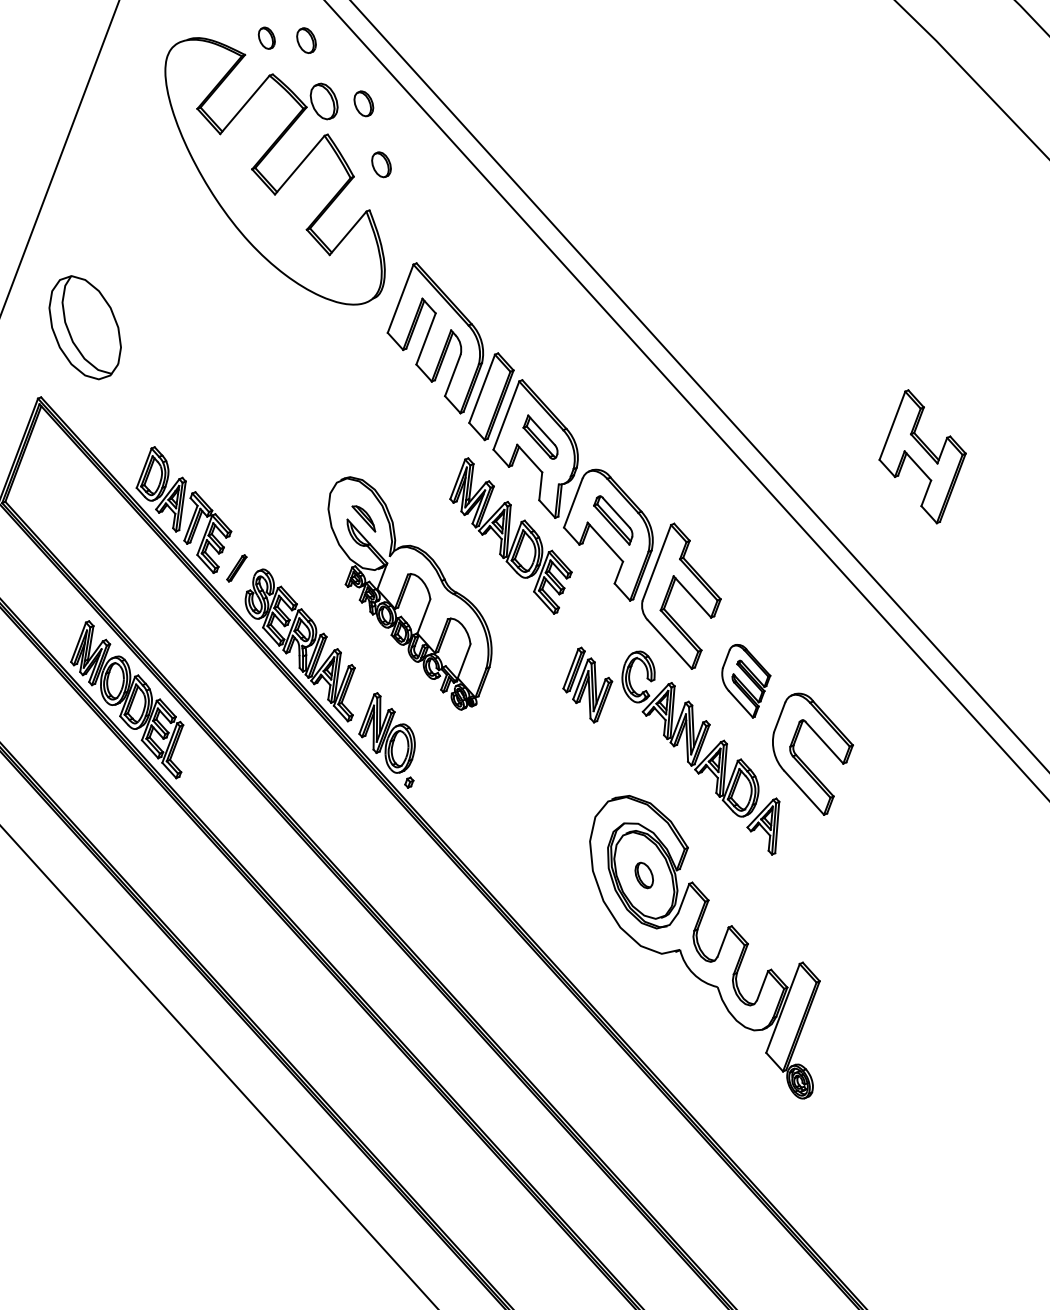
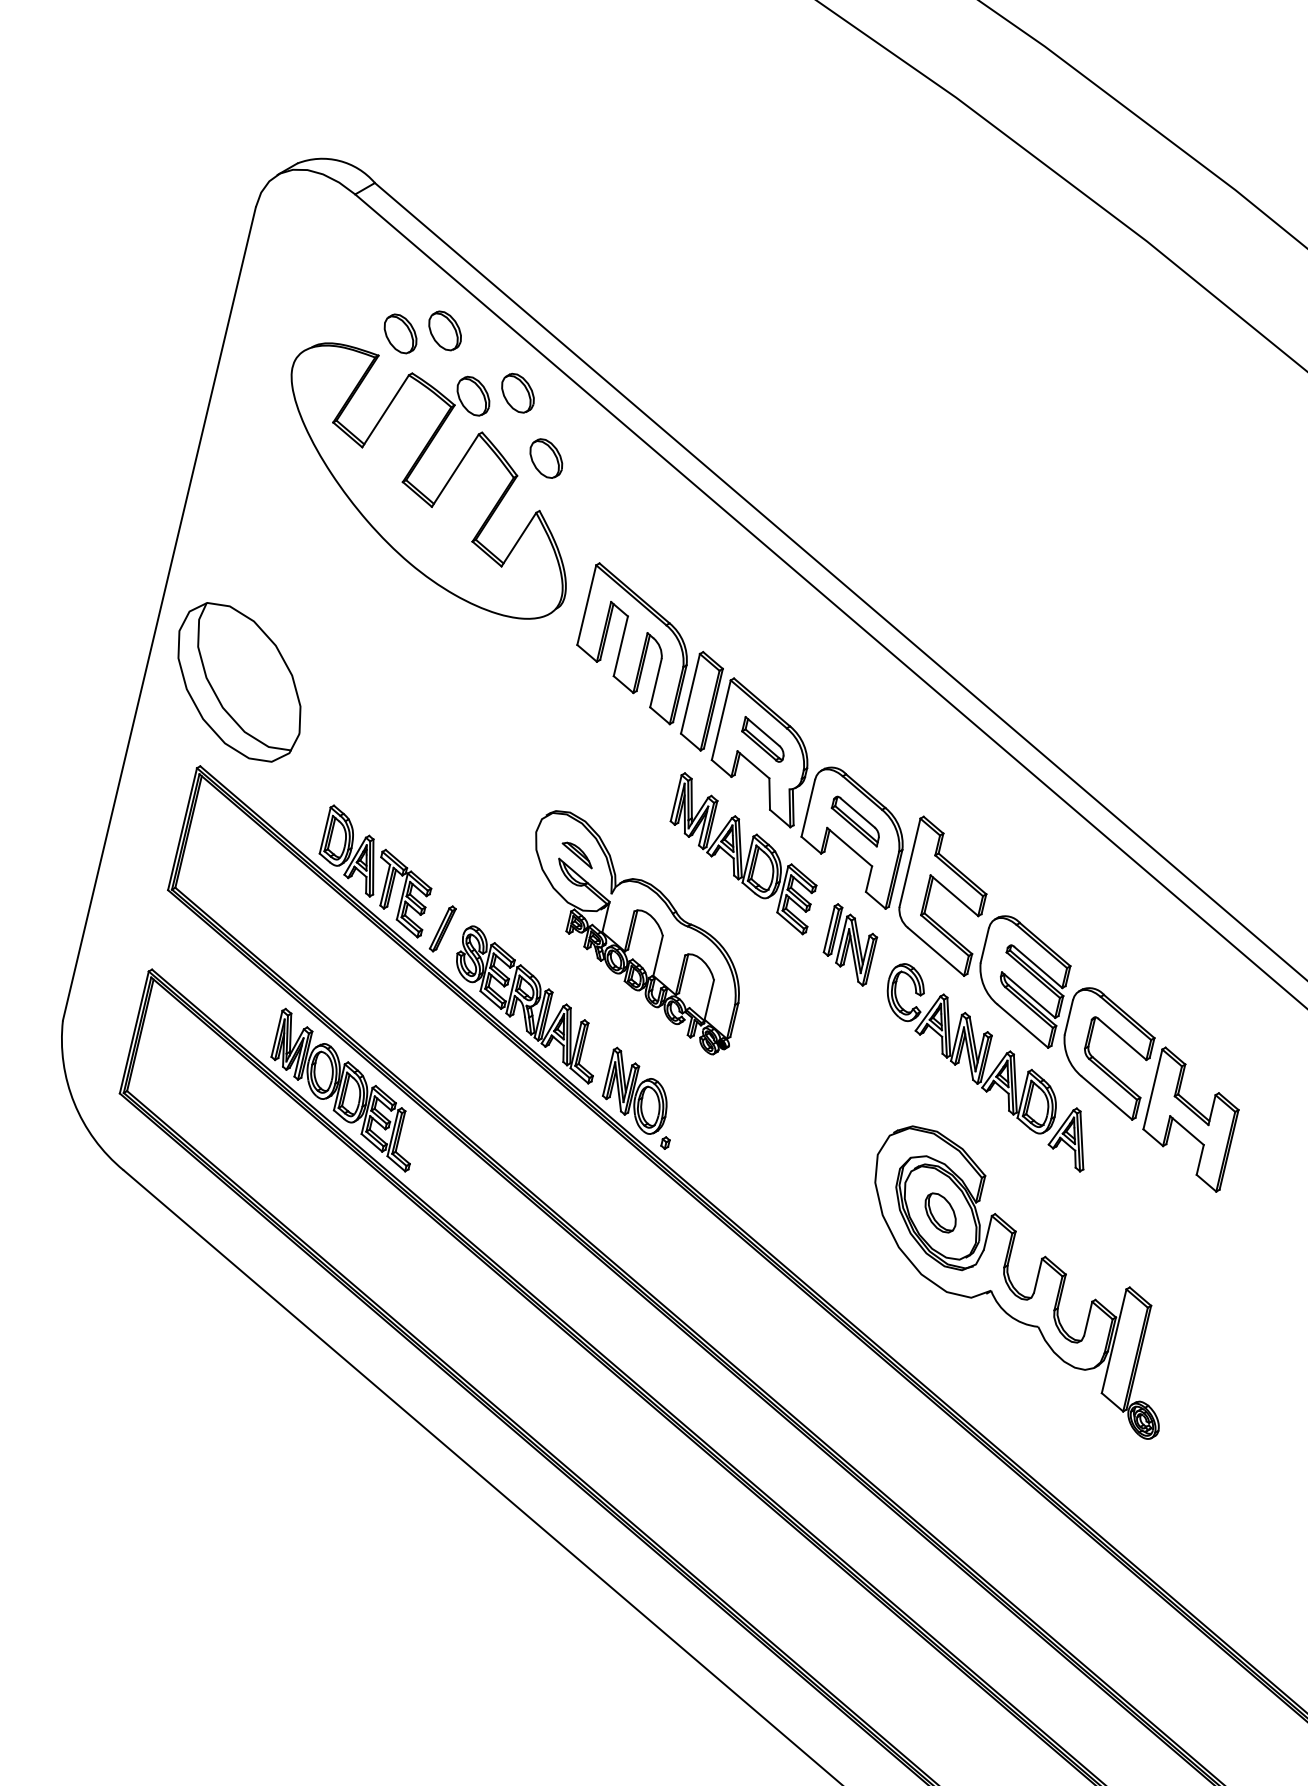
part: (266, 37) -> (400, 333), size x1.67
part: (306, 40) -> (444, 330), size x1.43
part: (363, 103) -> (517, 392), size x1.43
part: (381, 164) -> (546, 458), size x1.43
part: (85, 327) -> (239, 682), size x1.43
part: (922, 456) -> (1190, 1119), moved
part: (236, 567) -> (442, 928), size x1.43
part: (745, 680) -> (1025, 981), size x1.67
part: (587, 684) -> (850, 944), moved
part: (644, 875) -> (940, 1212), size x1.43

